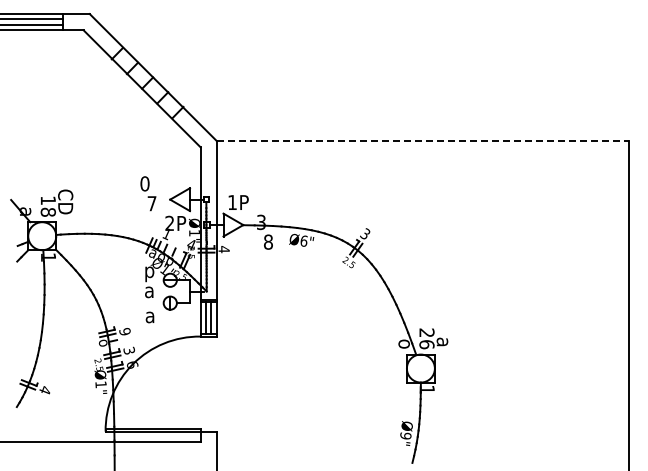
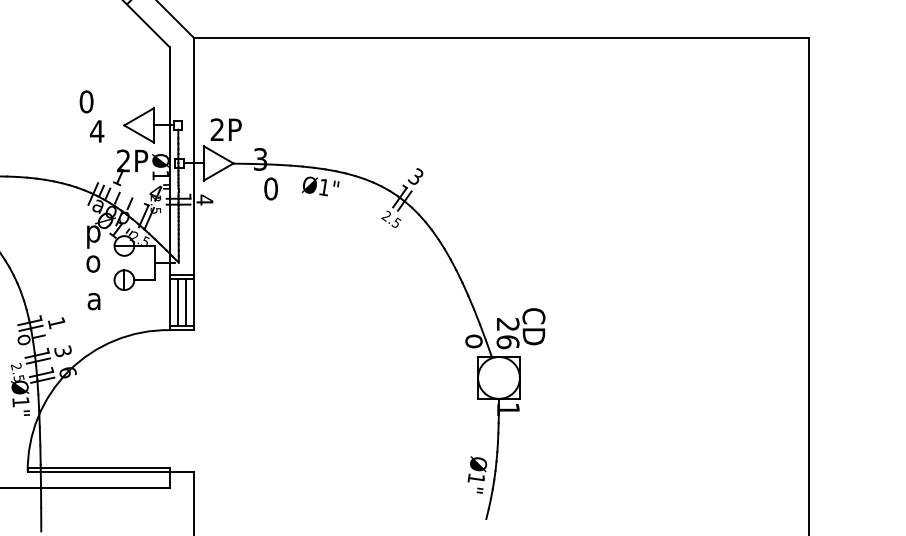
line: (423, 140) -> (502, 37), dashed -> solid
text: (232, 201) -> (217, 128), 1P -> 2P
text: (151, 203) -> (96, 131), 7 -> 4
text: (303, 240) -> (323, 186), Ø6" -> Ø1"
text: (268, 241) -> (271, 187), 8 -> 0
text: (149, 292) -> (93, 264), a -> o
text: (124, 331) -> (55, 322), 9 -> 1
text: (443, 333) -> (532, 325), a -> CD
text: (405, 435) -> (475, 477), Ø9" -> Ø1"

